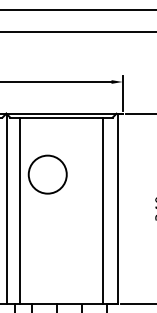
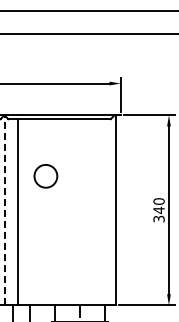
circle: (47, 174) -> (45, 176), size x0.6
line: (6, 207) -> (4, 209), solid -> dashed
line: (102, 210) -> (100, 212), removed

